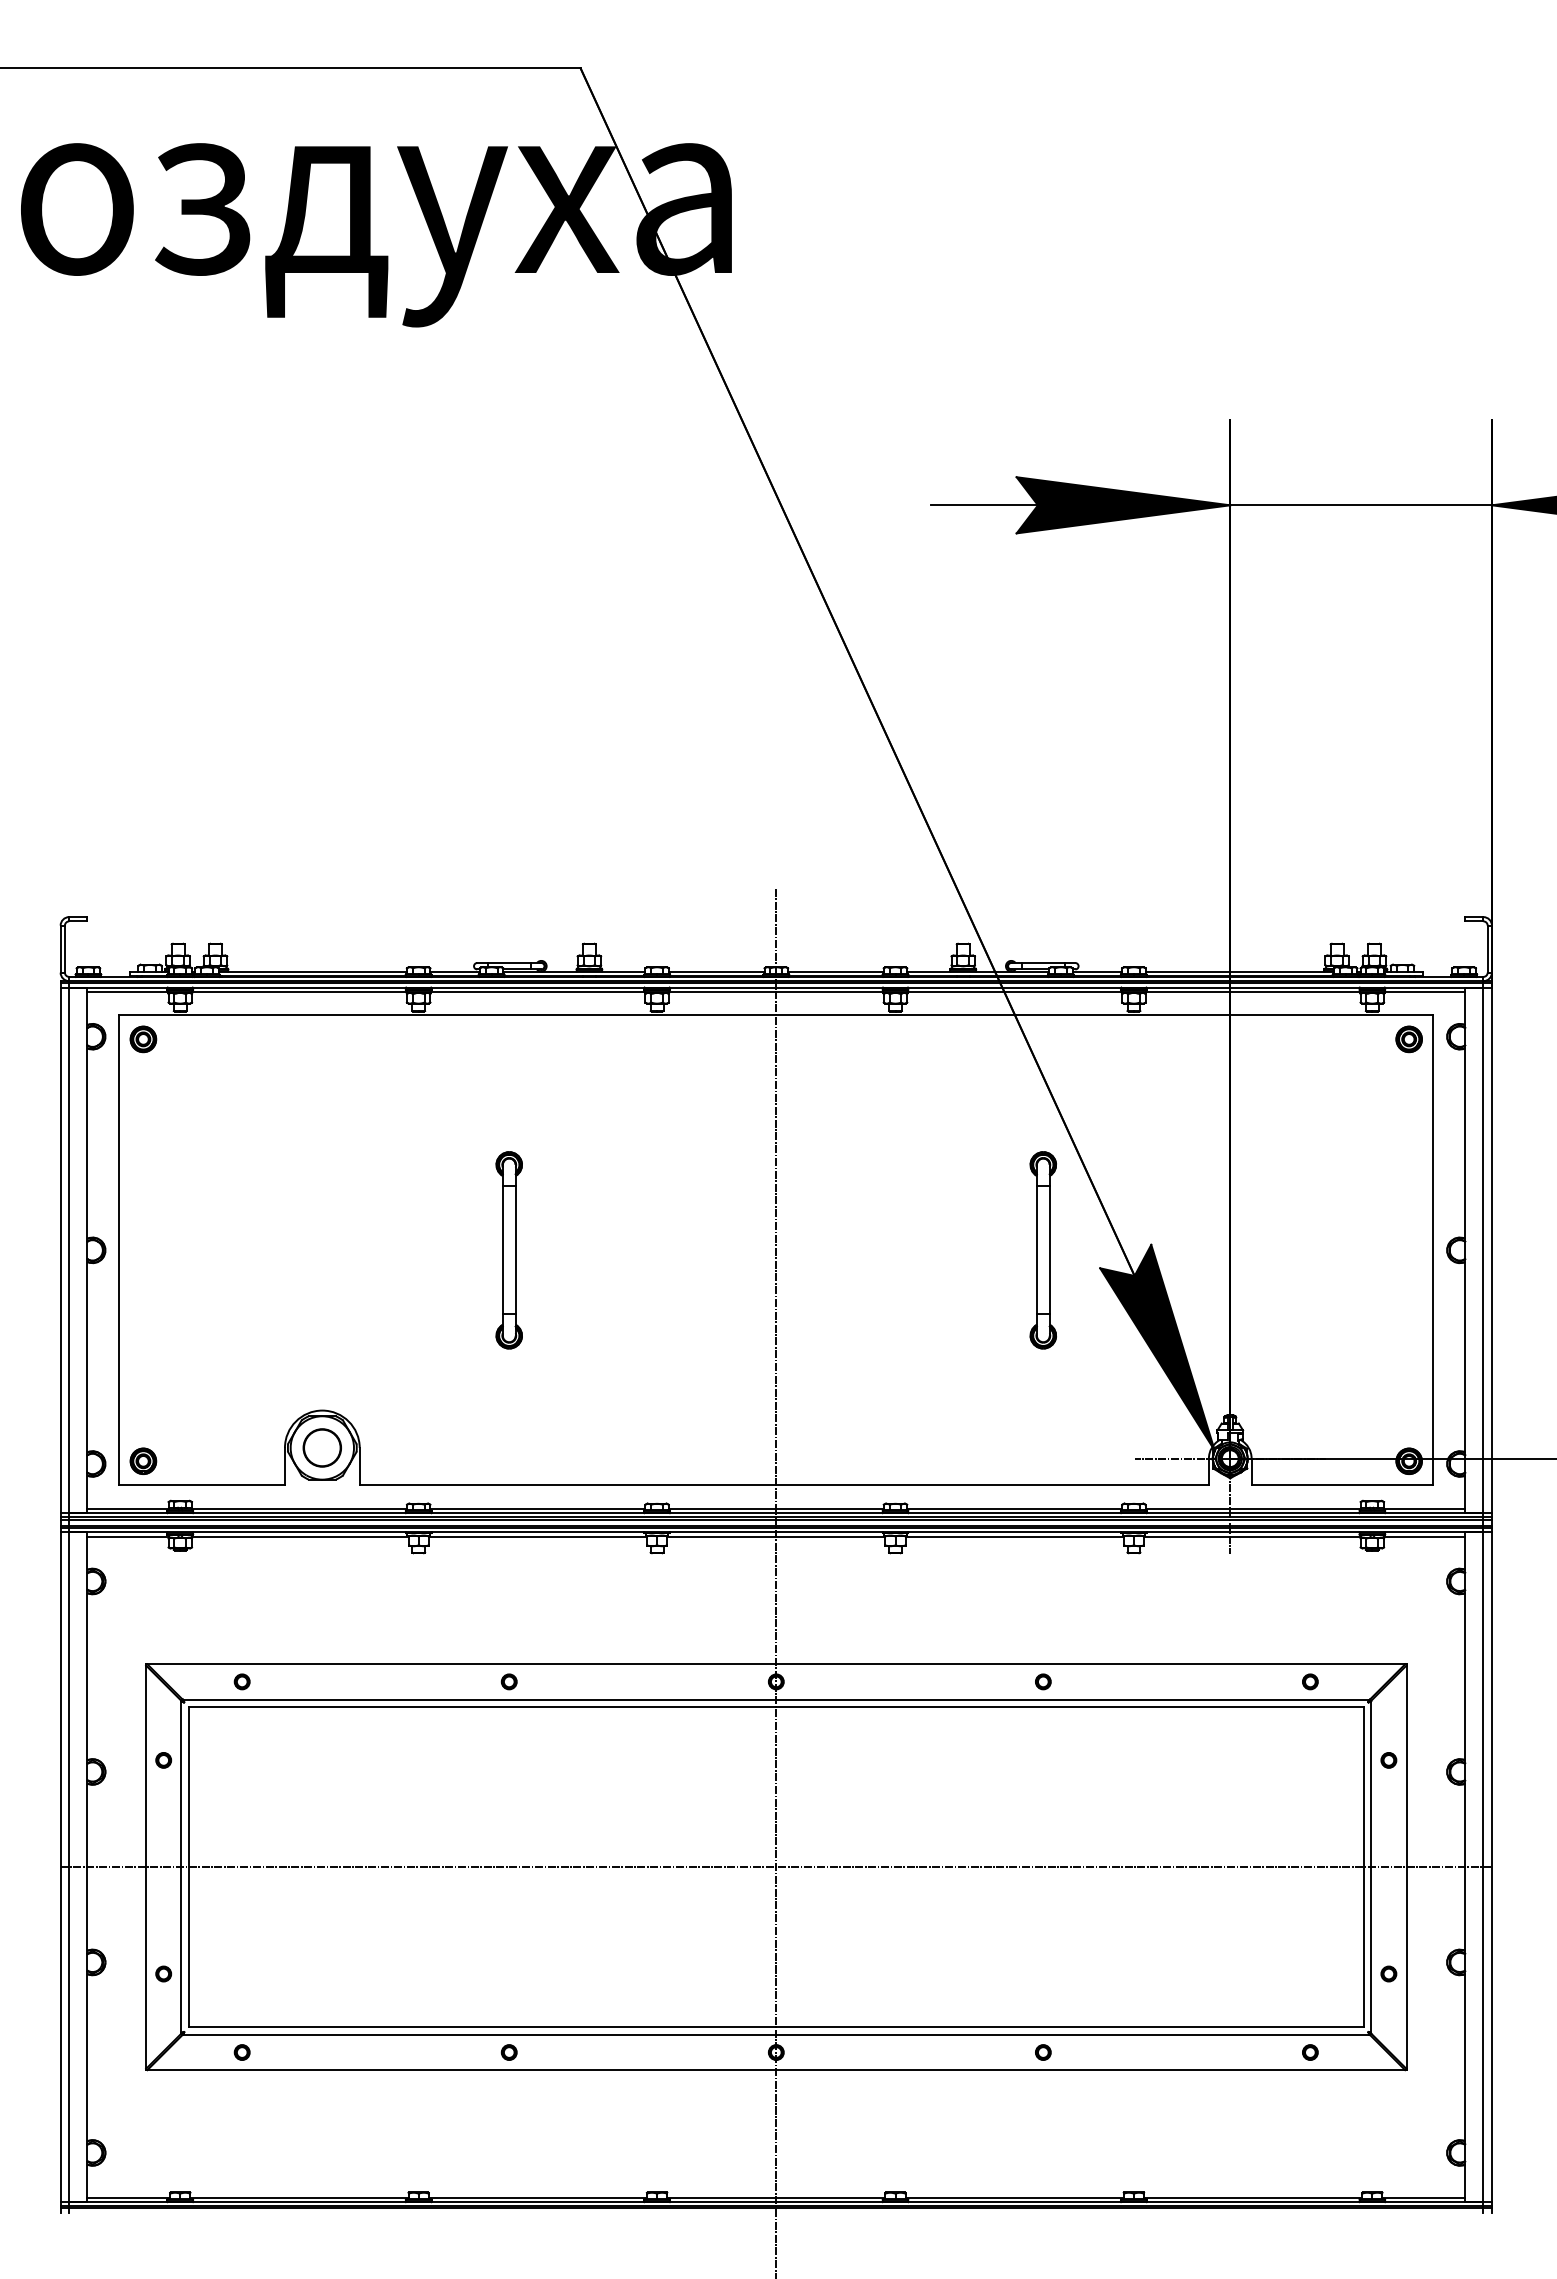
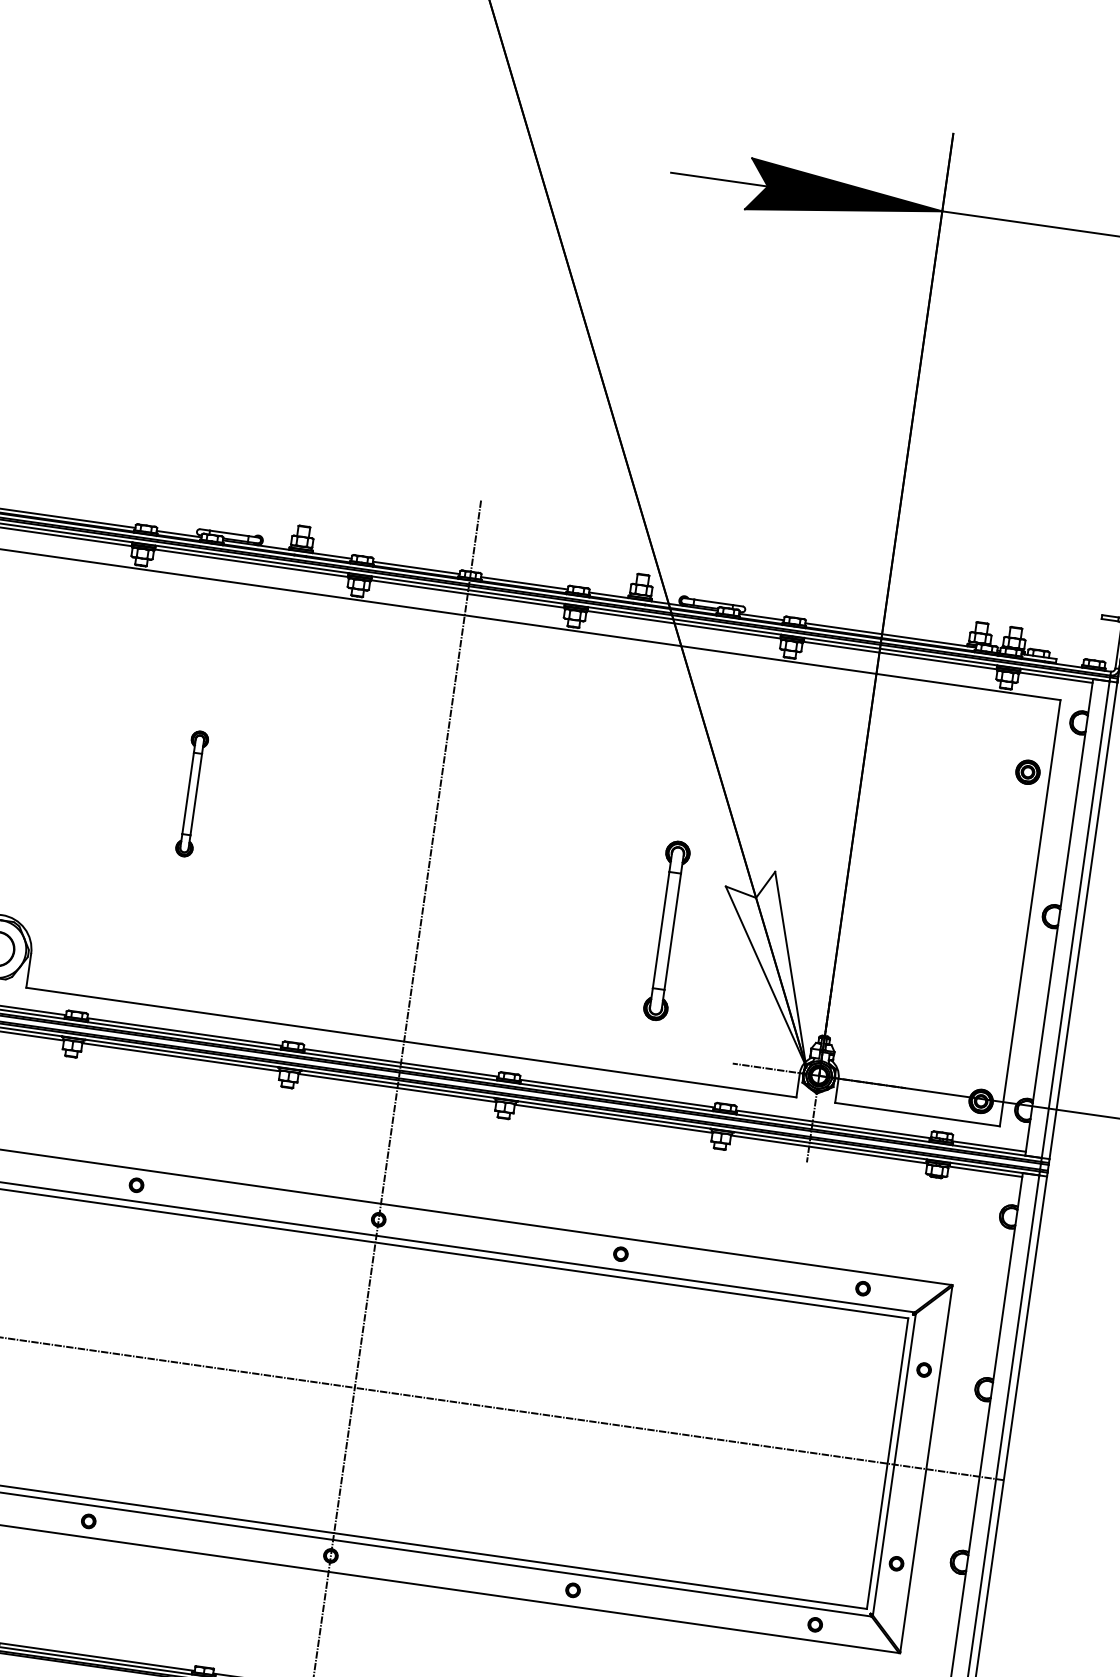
part: (1408, 1039) -> (1027, 772), moved
part: (508, 1250) -> (191, 793), size x0.7
part: (1042, 1250) -> (666, 930), moved
fill: (1157, 1347) -> (767, 965), removed

